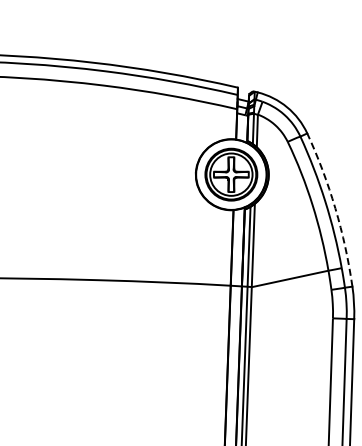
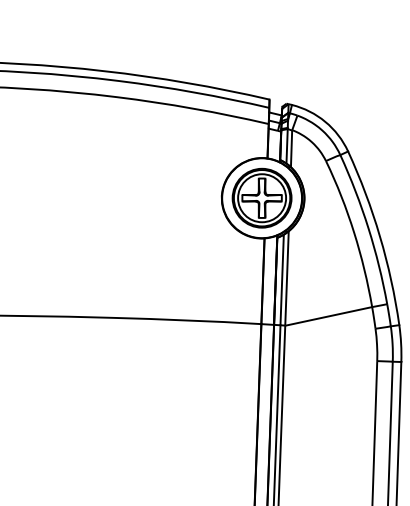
arc: (335, 208) -> (380, 236), dashed -> solid

